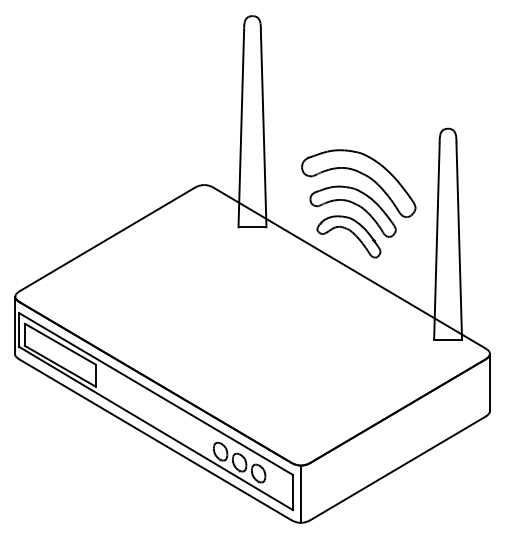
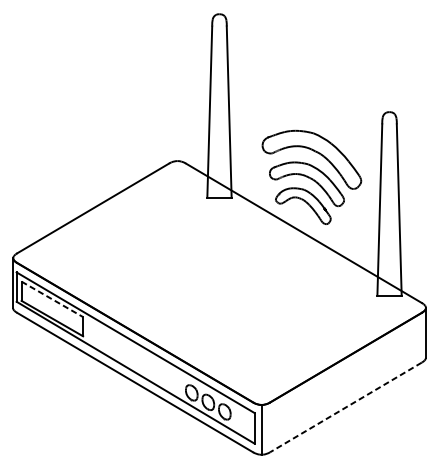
line: (60, 344) -> (52, 299), solid -> dashed
line: (397, 468) -> (345, 407), solid -> dashed

